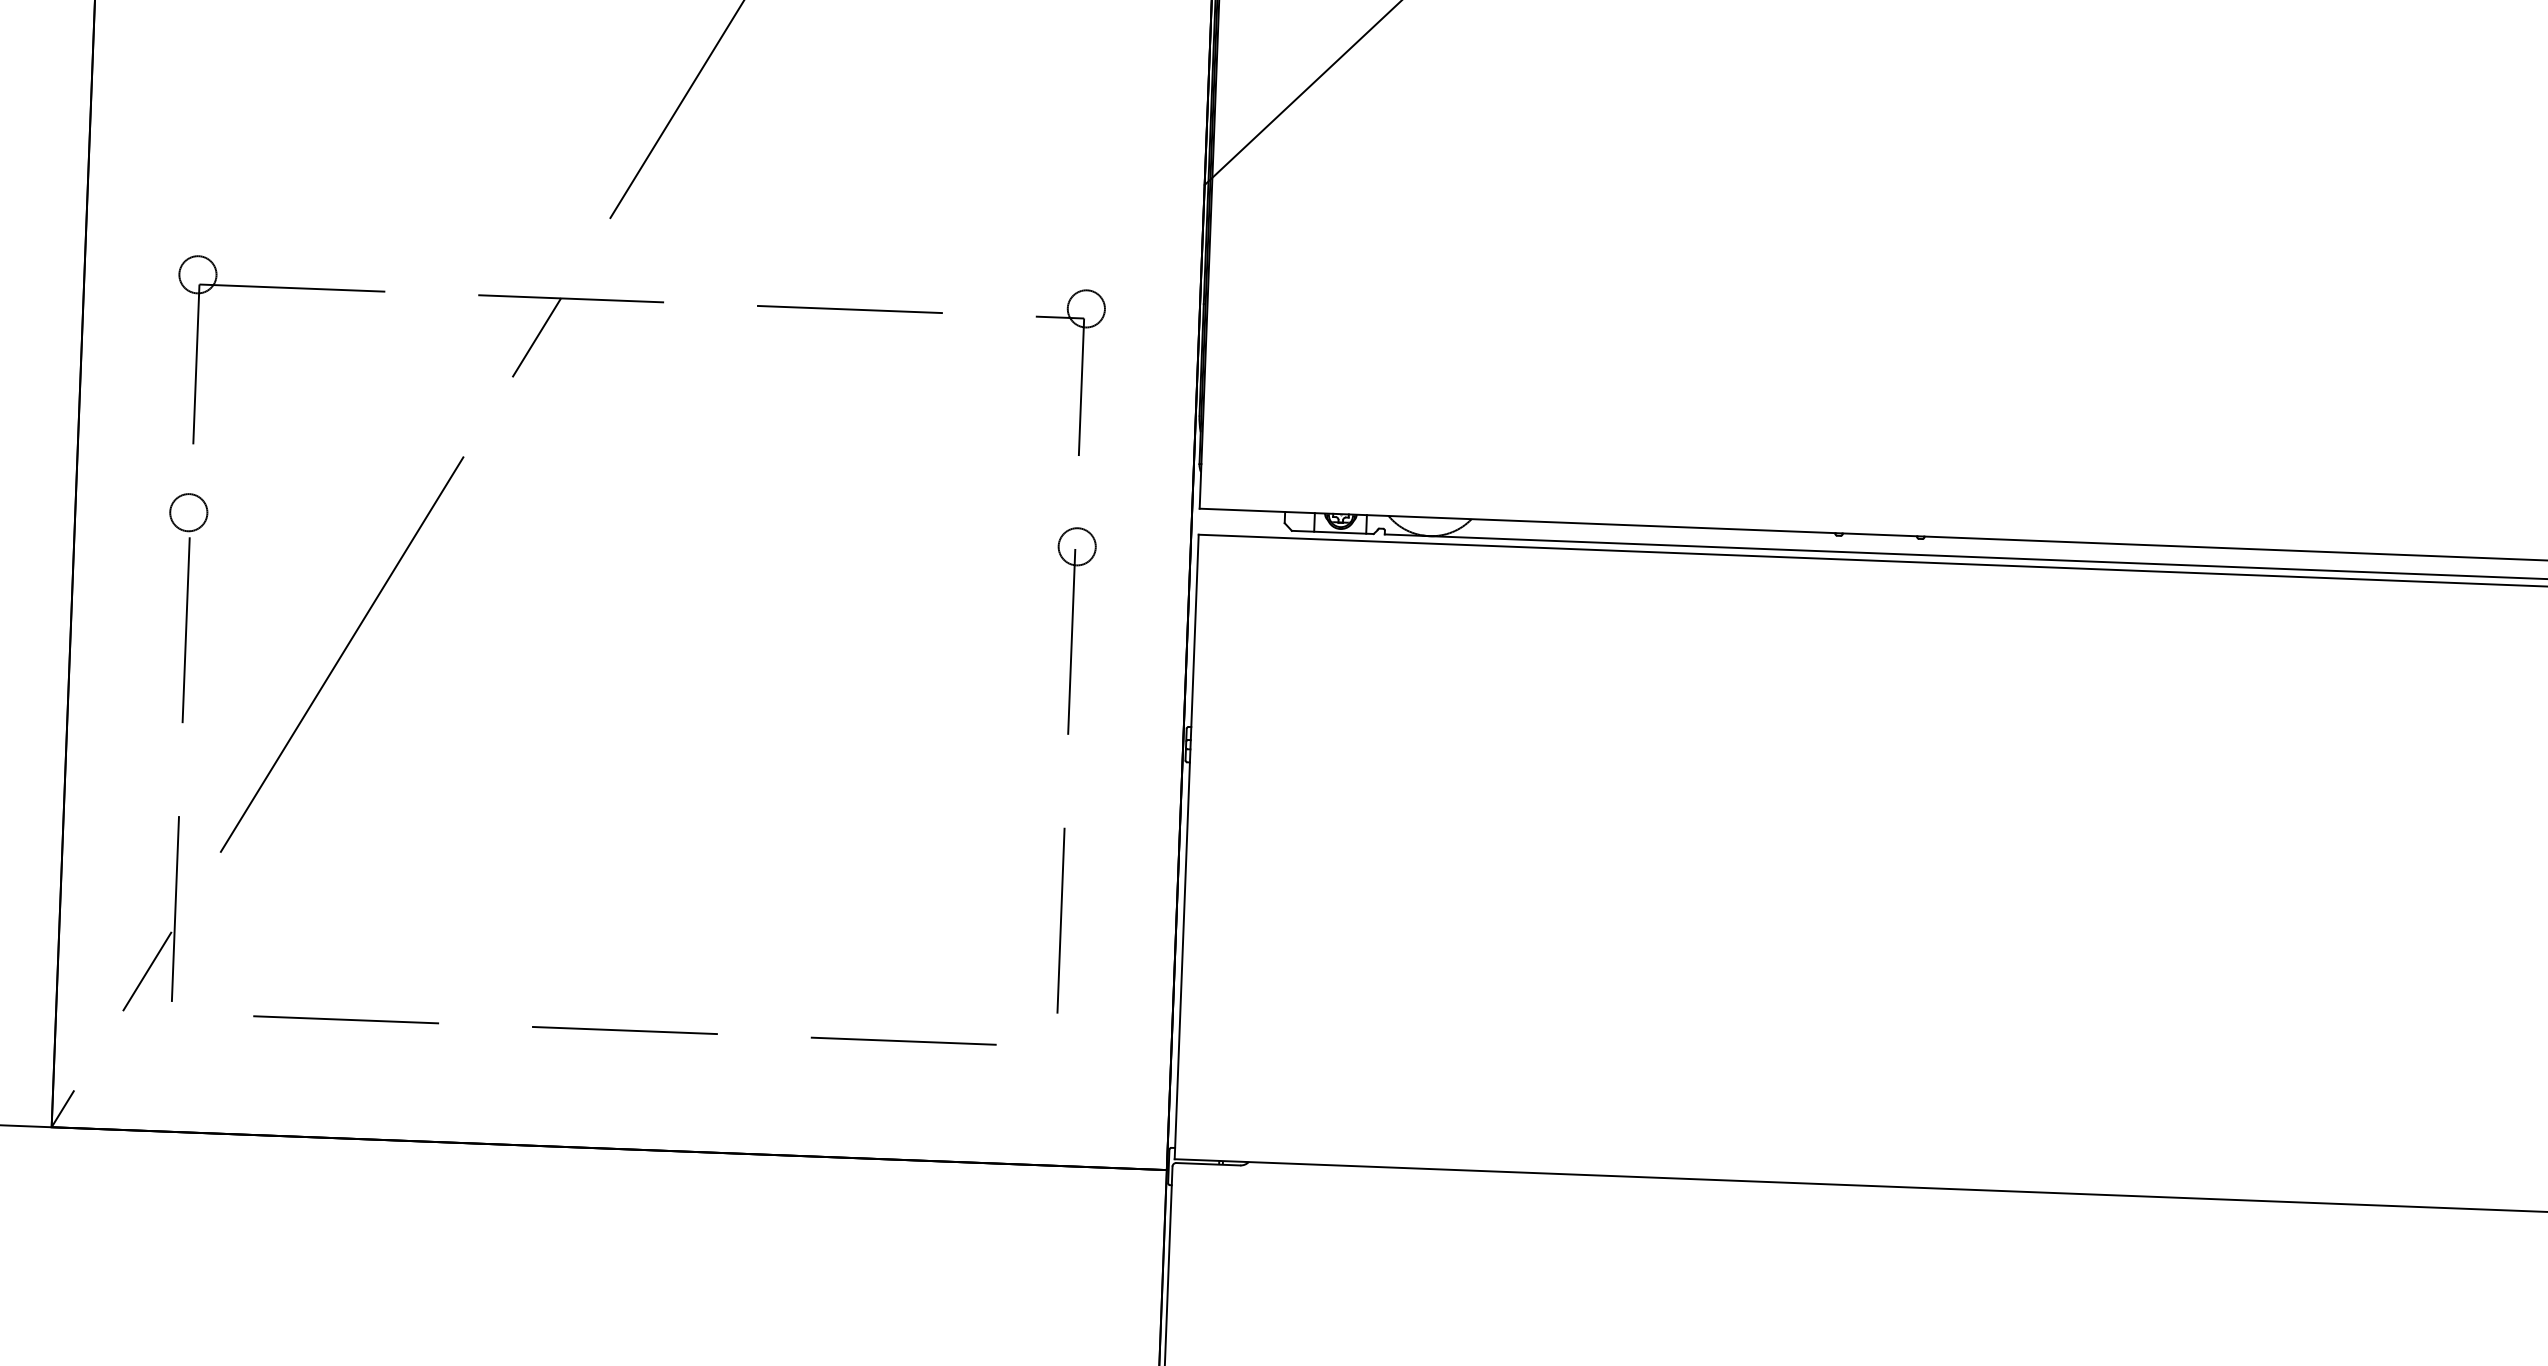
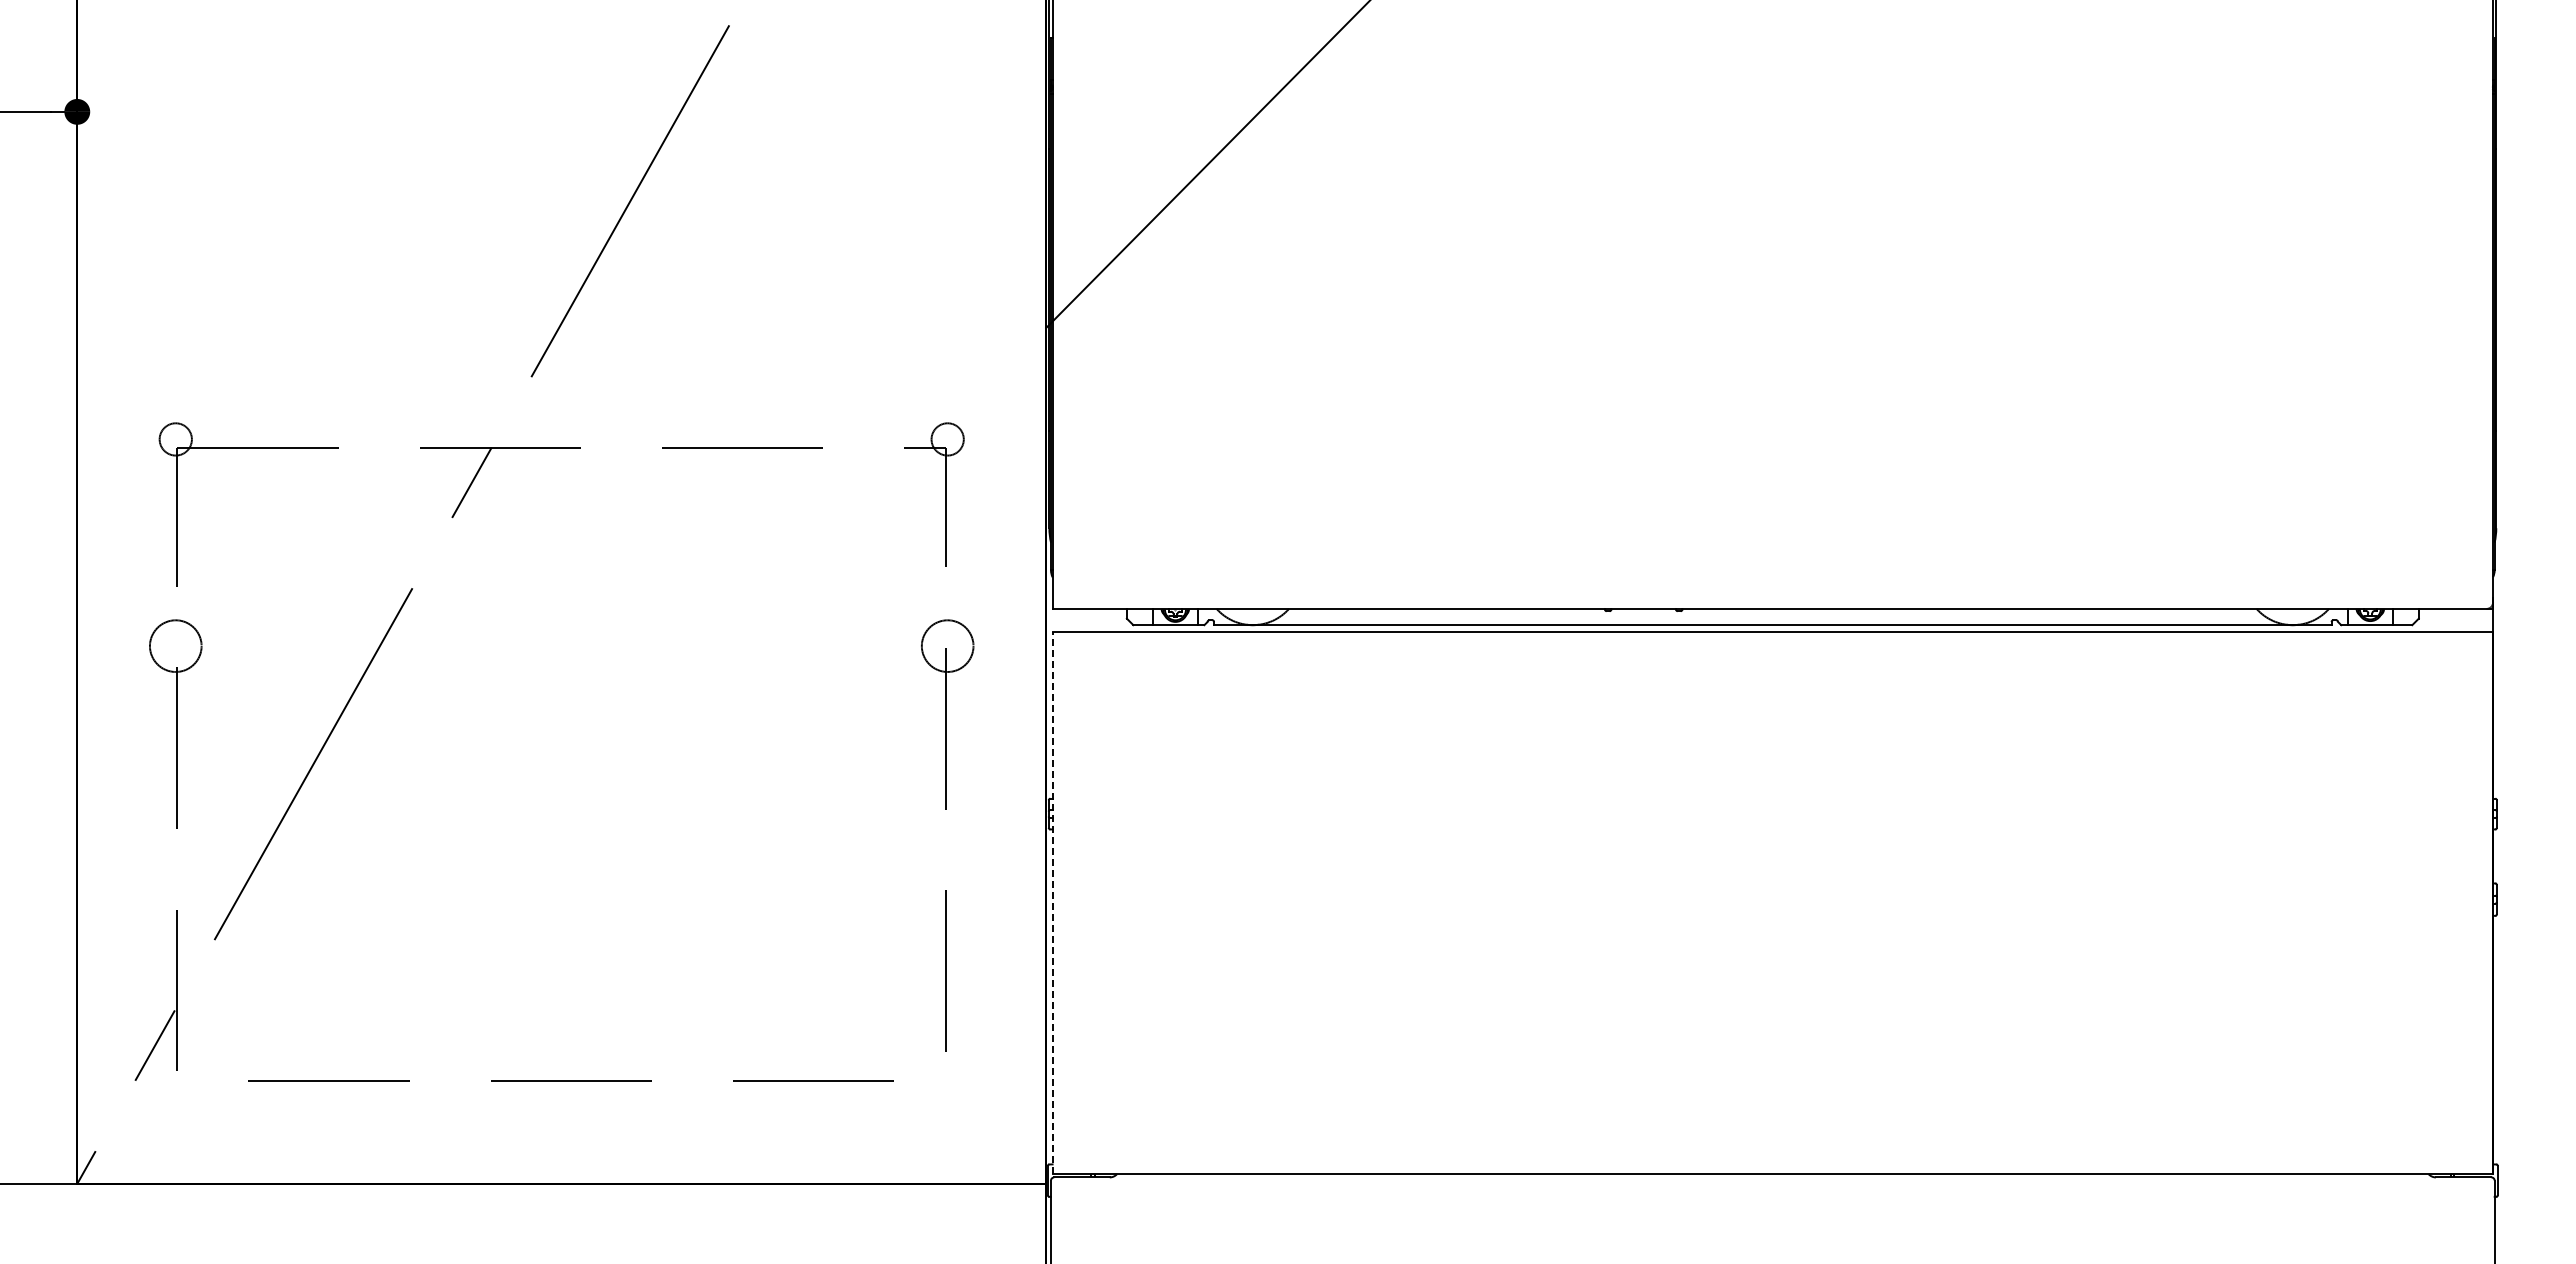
circle: (188, 511) -> (175, 645), size x1.6
circle: (1077, 546) -> (947, 645), size x1.6
line: (1186, 846) -> (1052, 902), solid -> dashed

